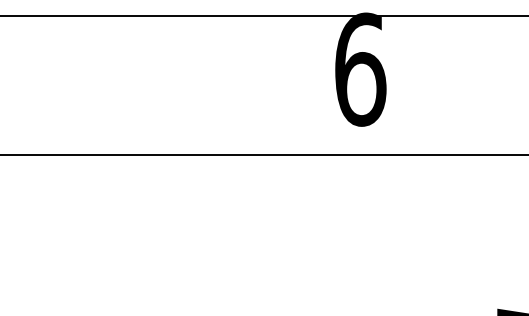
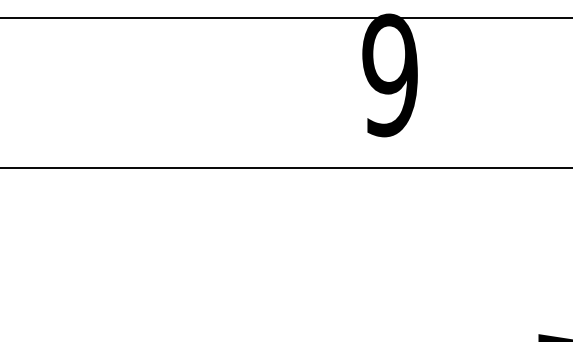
text: (360, 69) -> (390, 75), 6 -> 9

